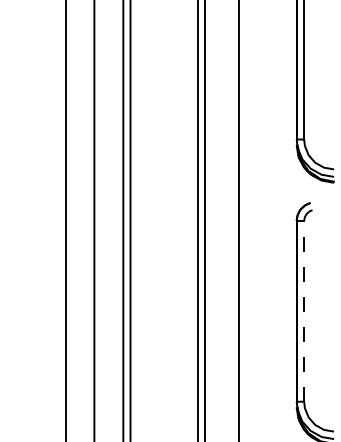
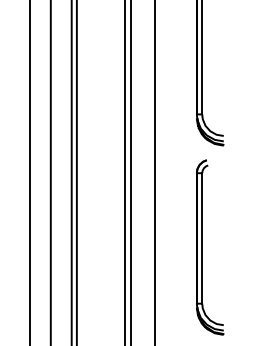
line: (304, 310) -> (202, 237), dashed -> solid

